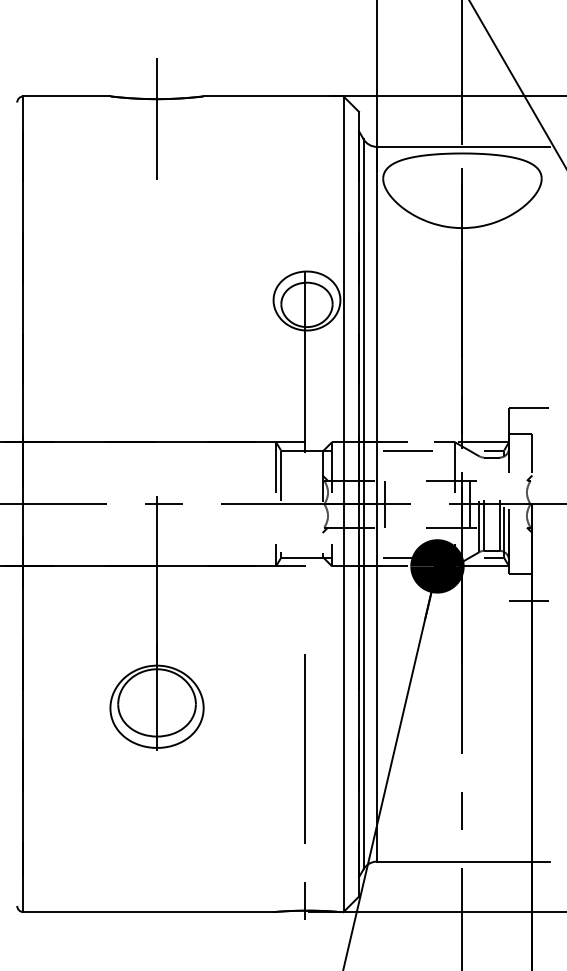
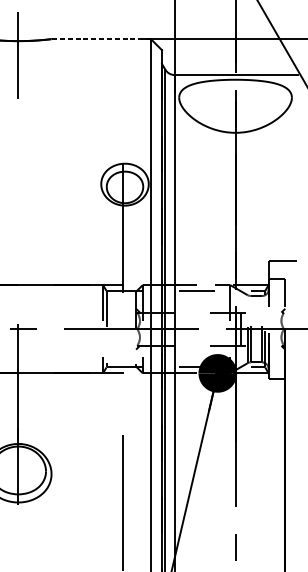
line: (273, 96) -> (101, 39), solid -> dashed
line: (384, 503) -> (180, 328), removed
line: (529, 600) -> (283, 397), removed

